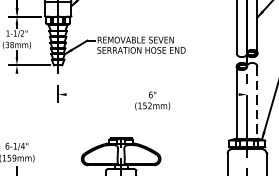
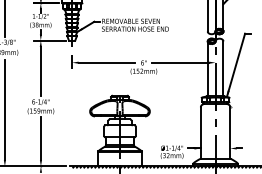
line: (103, 94) -> (106, 62), added
line: (200, 94) -> (180, 62), added
line: (257, 103) -> (223, 69), dashed -> solid
line: (16, 106) -> (40, 71), added

